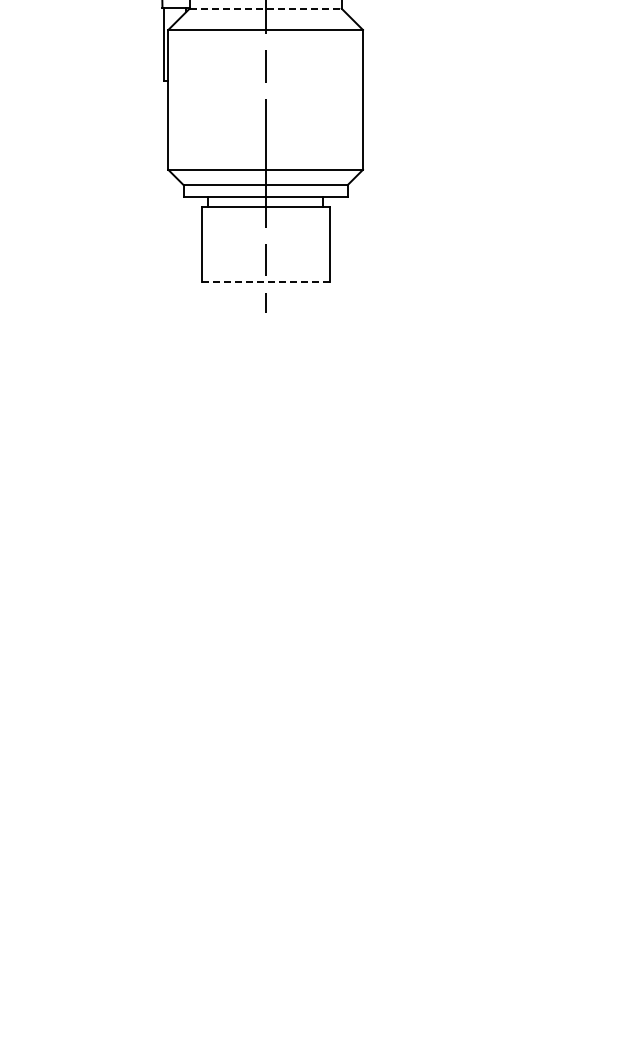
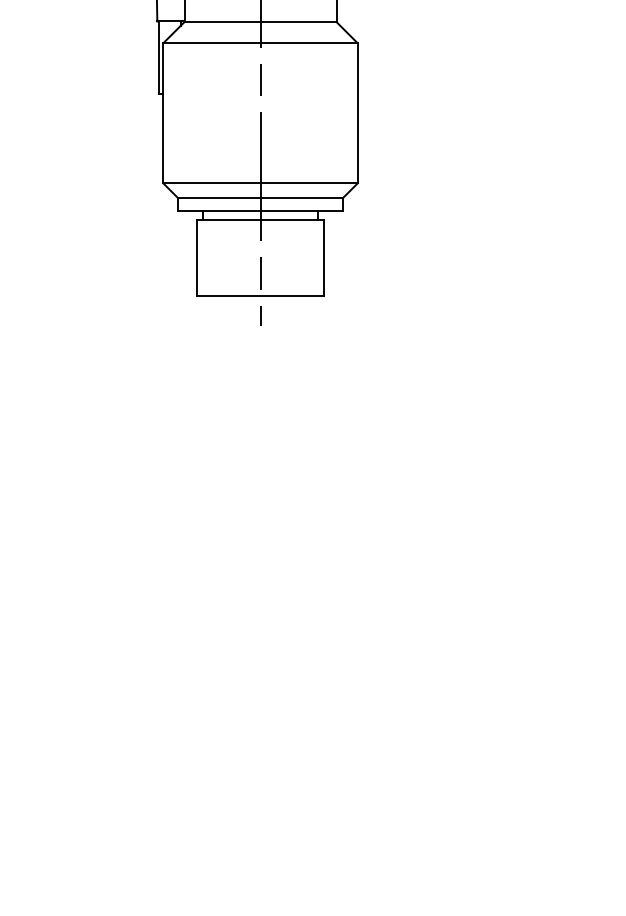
line: (266, 8) -> (261, 21), dashed -> solid
line: (265, 282) -> (260, 295), dashed -> solid

